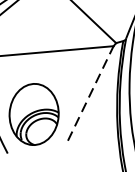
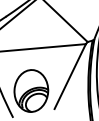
line: (91, 93) -> (70, 76), dashed -> solid

